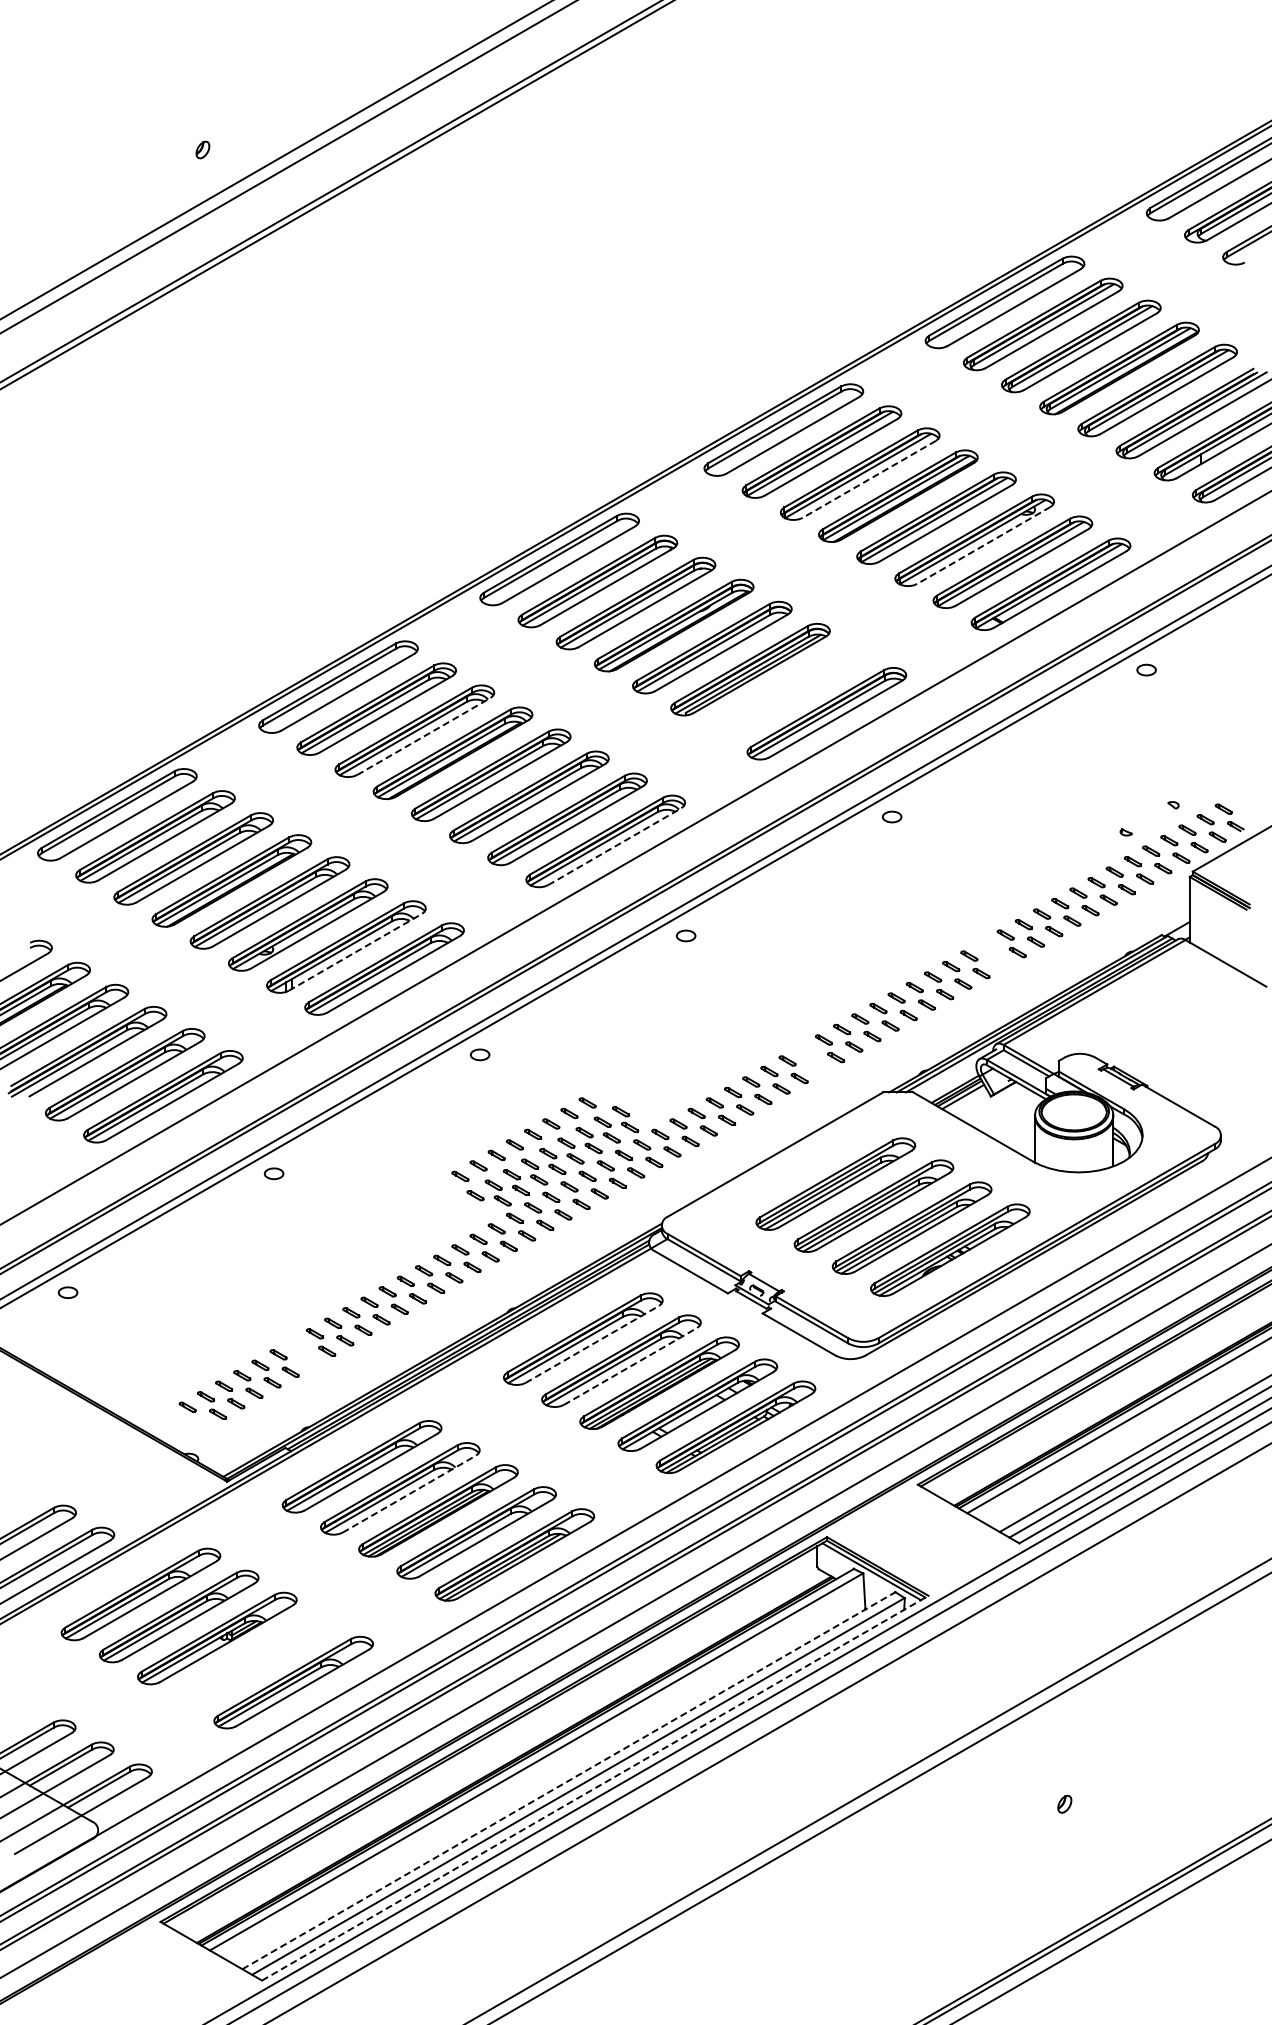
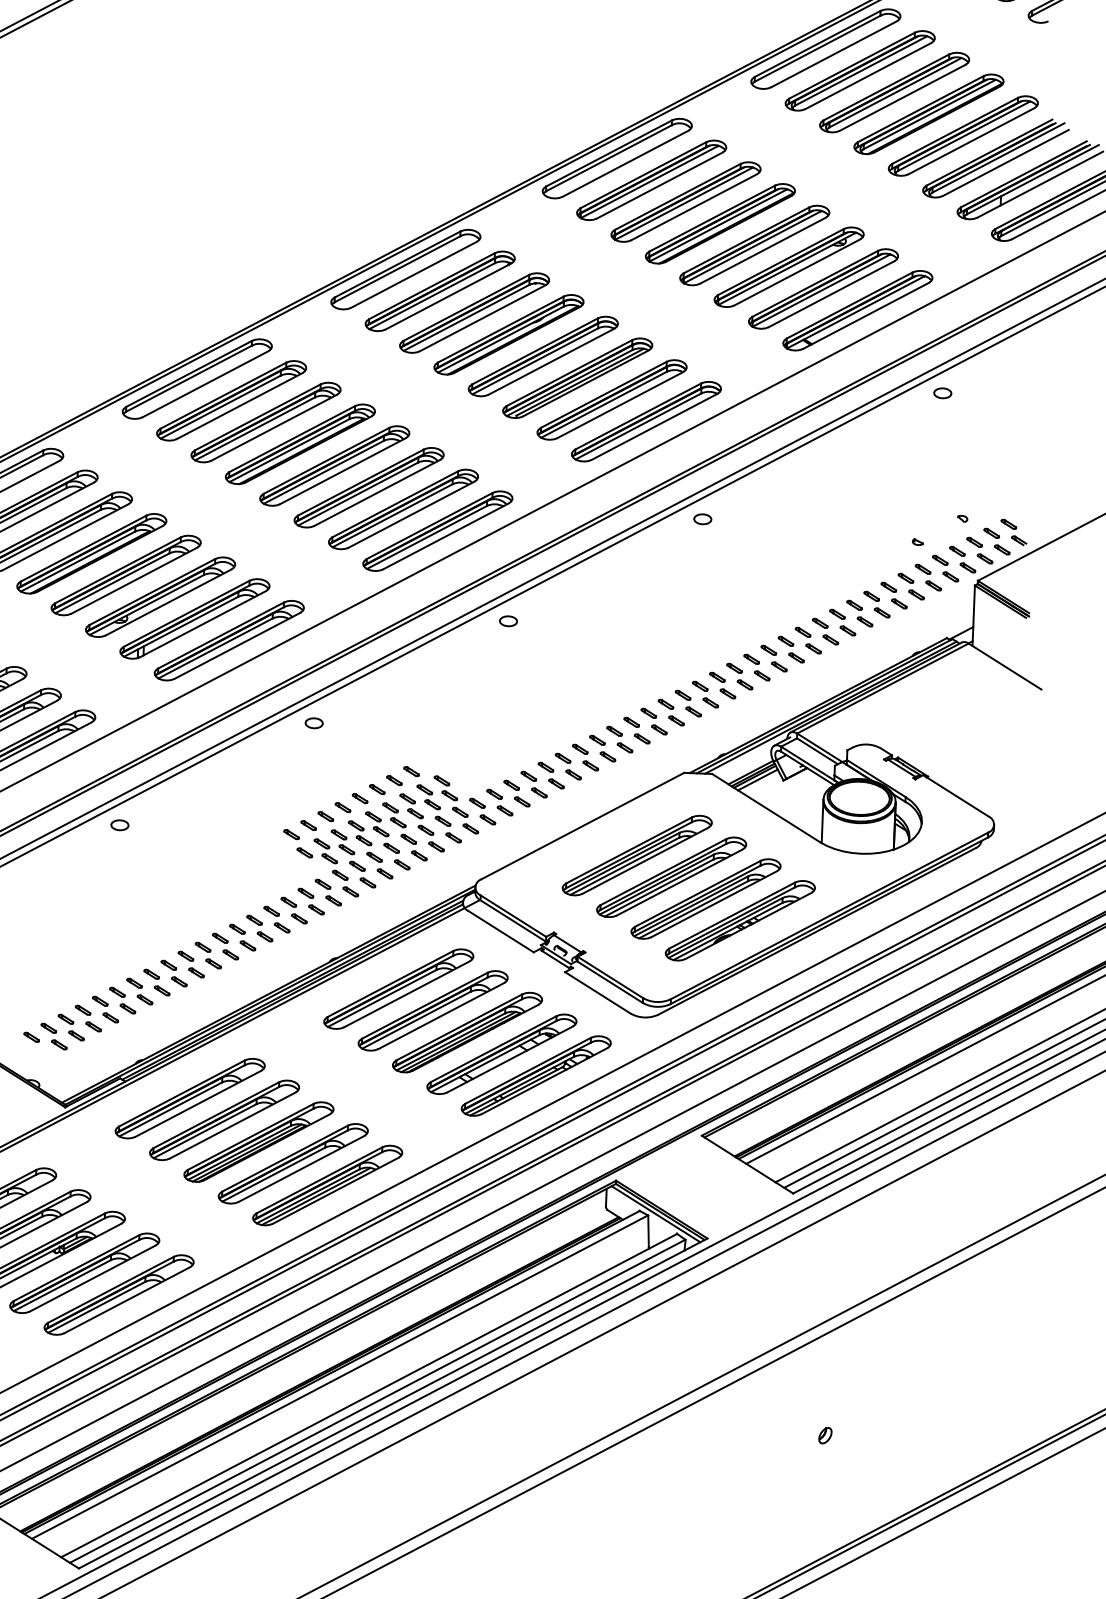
line: (869, 479) -> (694, 207), dashed -> solid
line: (983, 545) -> (797, 272), dashed -> solid
part: (788, 691) -> (611, 399), added
line: (423, 736) -> (273, 427), dashed -> solid
line: (614, 846) -> (445, 536), dashed -> solid
line: (355, 952) -> (203, 624), dashed -> solid
part: (993, 954) -> (791, 649), added
part: (811, 1058) -> (619, 738), added
line: (592, 1344) -> (407, 994), dashed -> solid
part: (302, 1352) -> (139, 991), added
line: (630, 1366) -> (441, 1016), dashed -> solid
line: (409, 1494) -> (232, 1125), dashed -> solid
part: (255, 1660) -> (84, 1273), added
line: (569, 1780) -> (369, 1395), dashed -> solid
line: (595, 1788) -> (393, 1403), dashed -> solid

